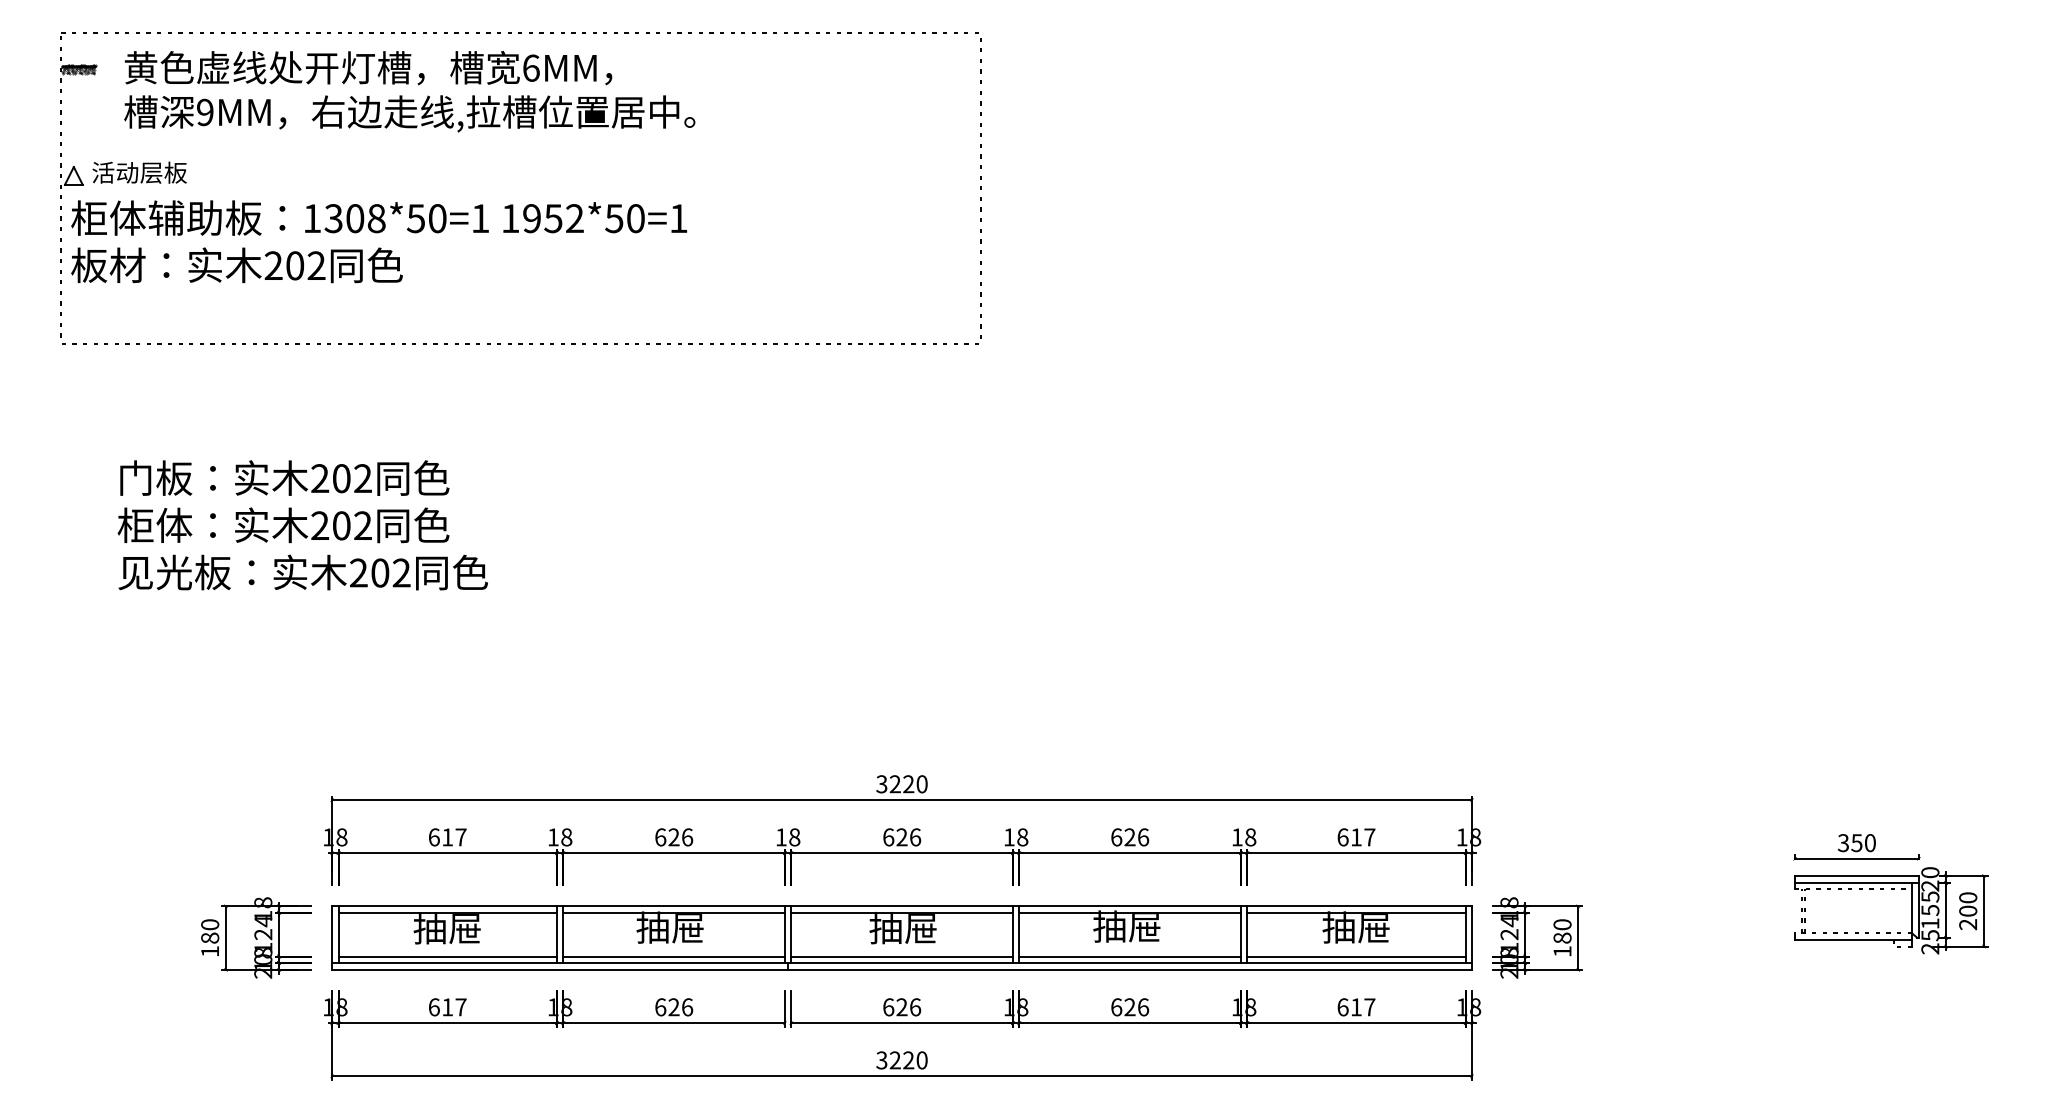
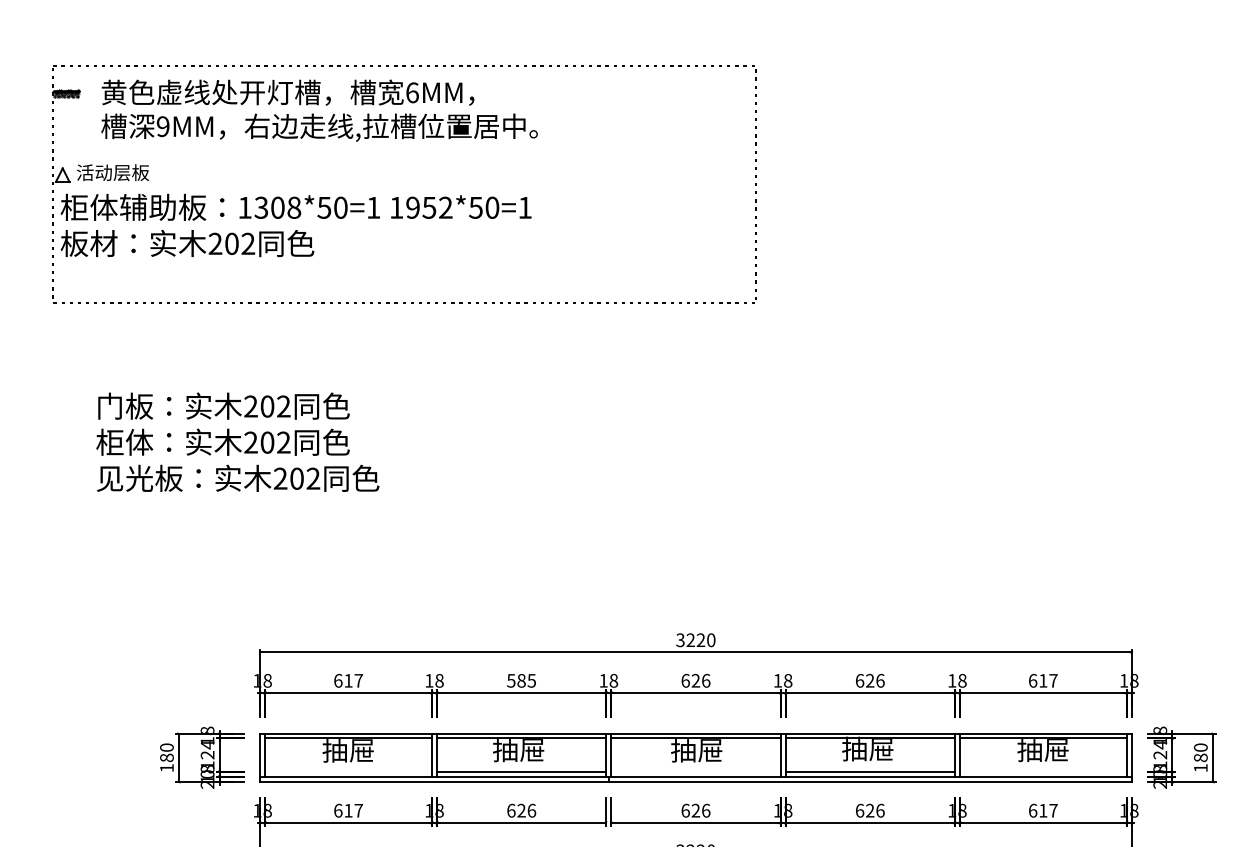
text: (674, 837) -> (521, 680), 626 -> 585
line: (447, 956) -> (348, 771), removed
line: (901, 956) -> (695, 771), removed
line: (1356, 956) -> (1043, 771), removed

